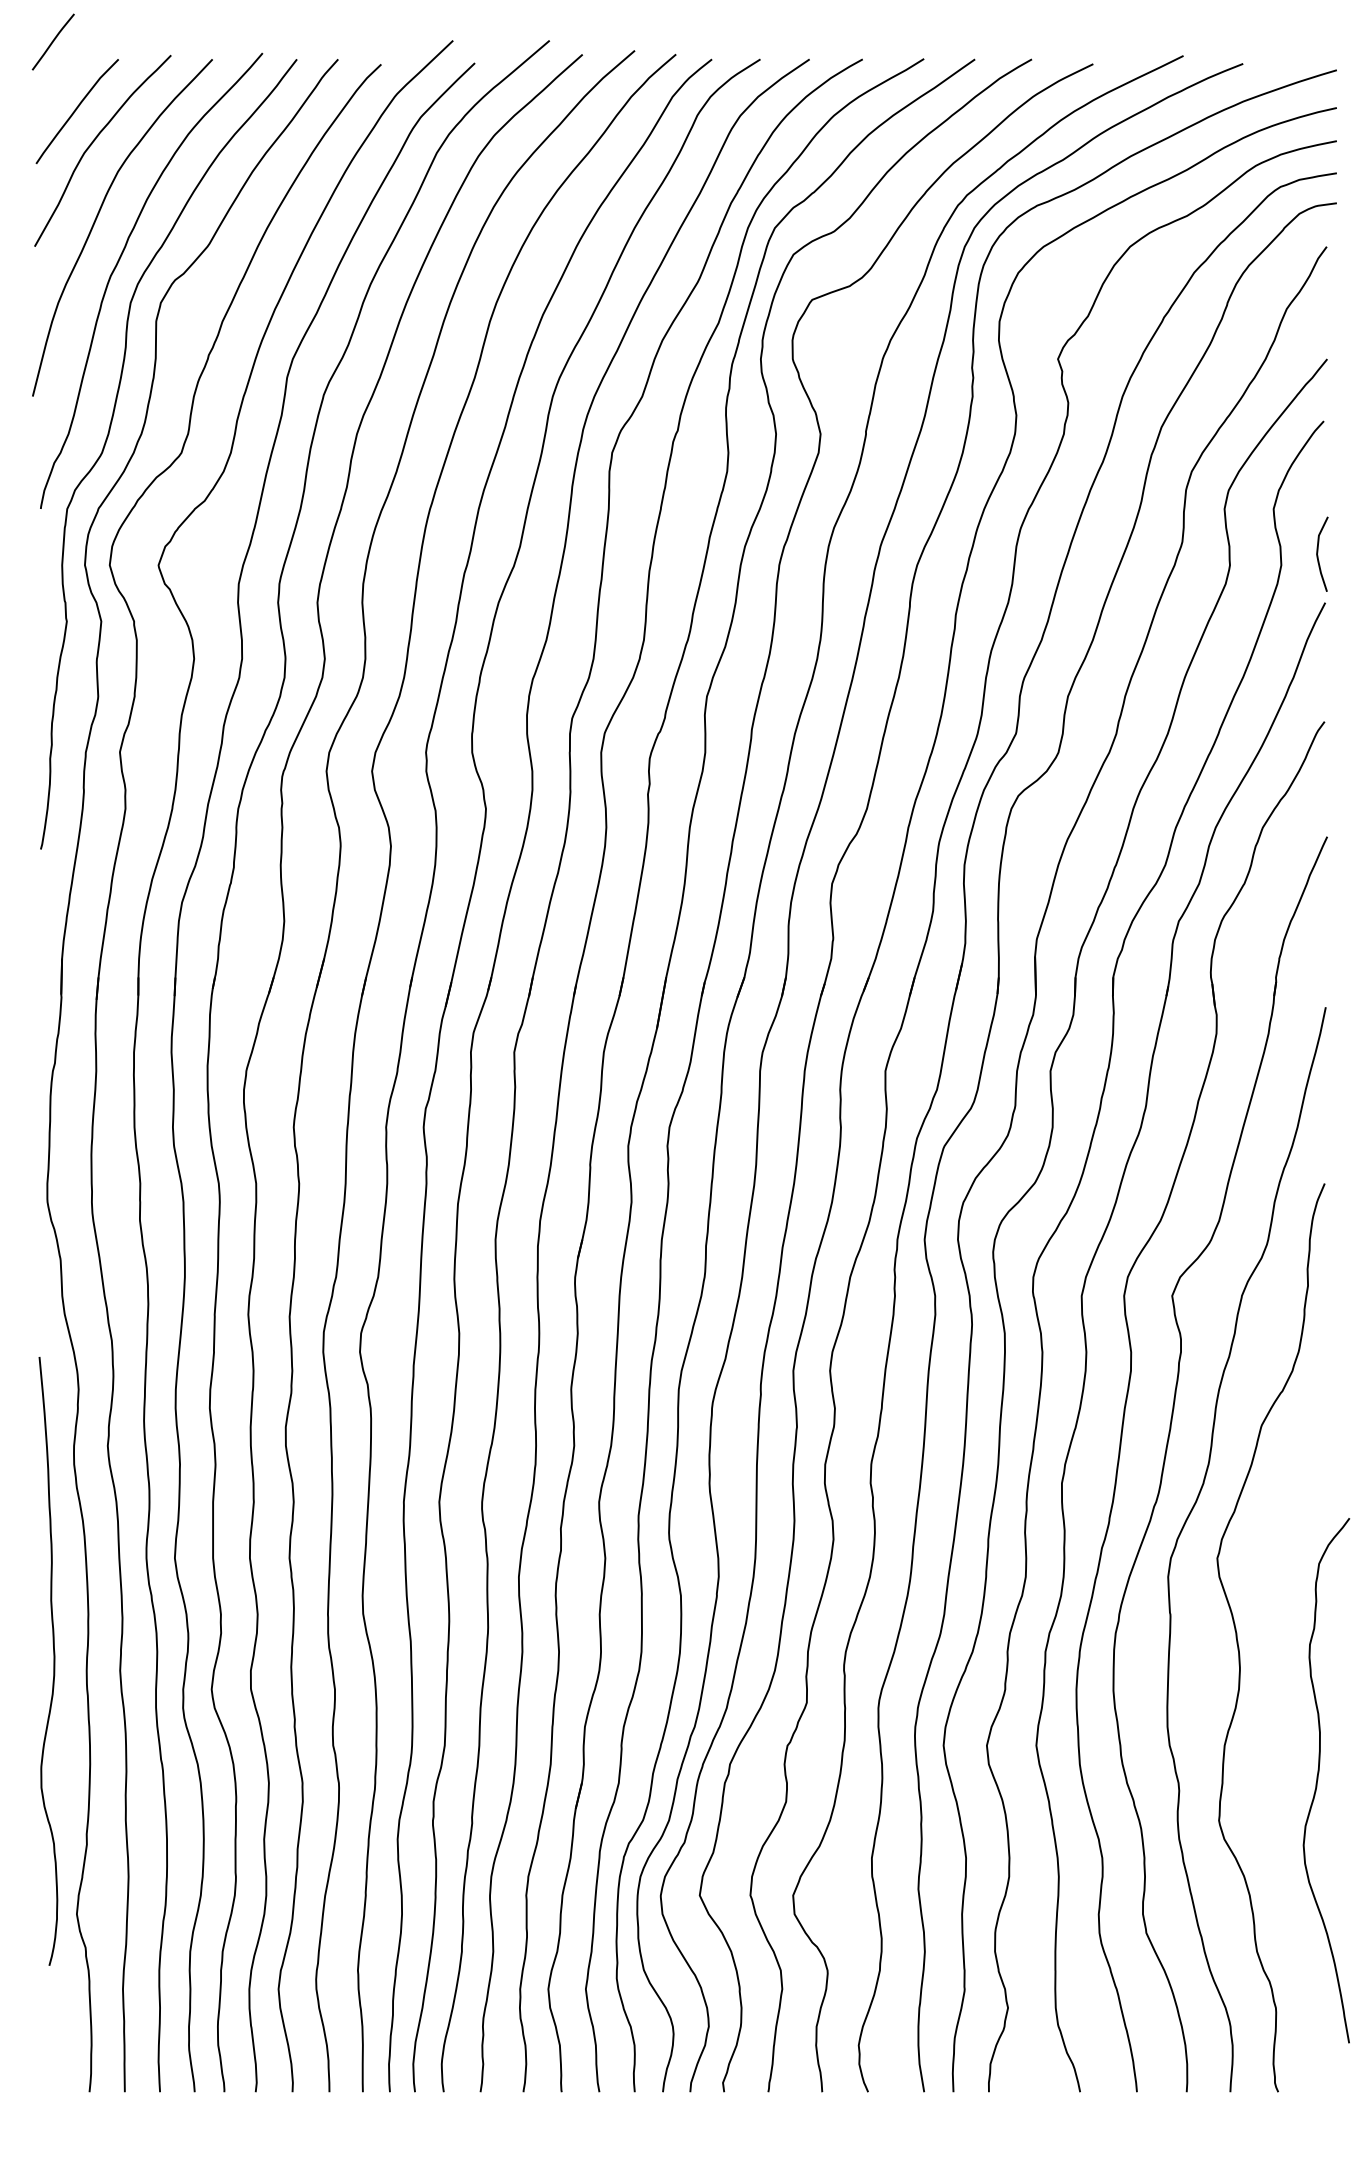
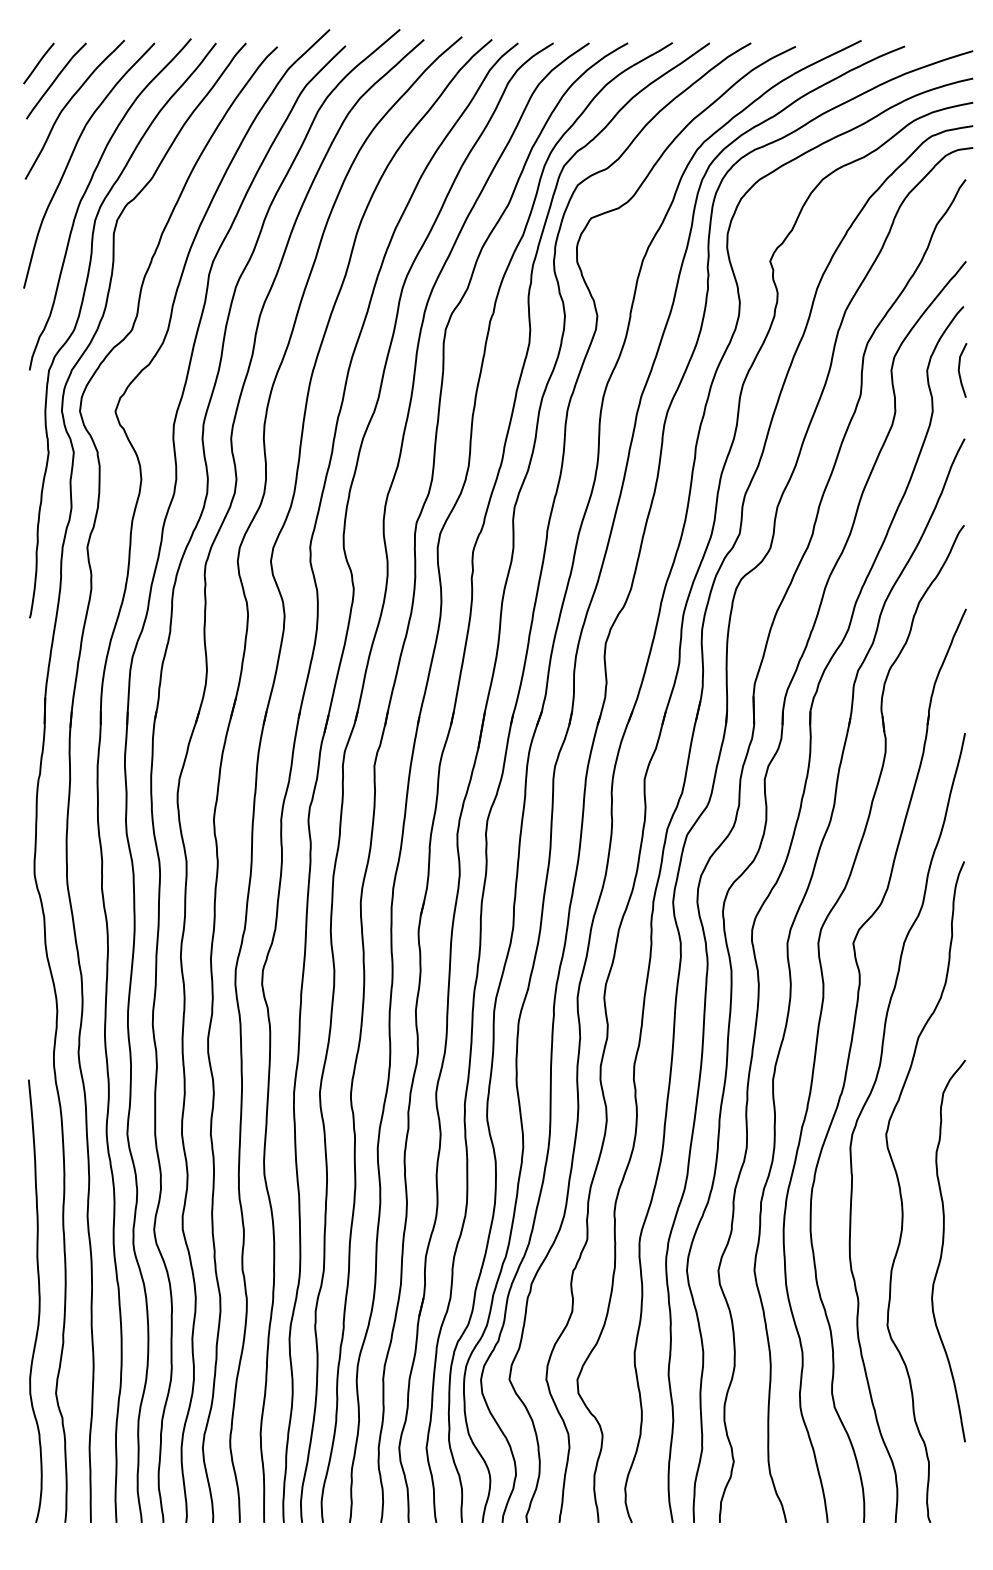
line: (52, 41) -> (38, 63), moved
curve: (1318, 554) -> (959, 370), moved
curve: (52, 1660) -> (38, 1300), moved
curve: (1319, 1777) -> (943, 1248), moved

